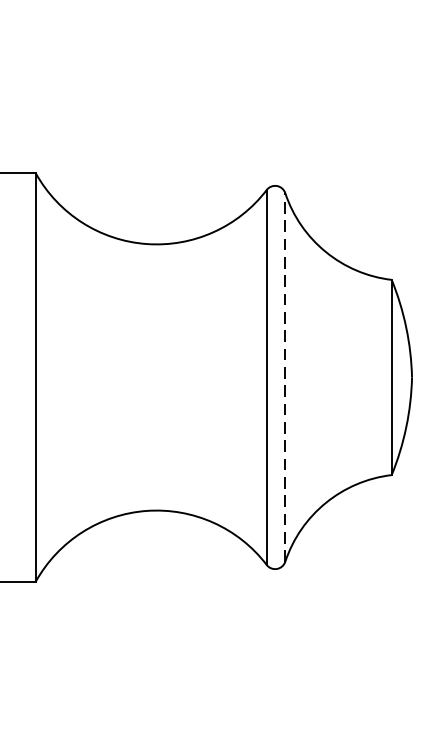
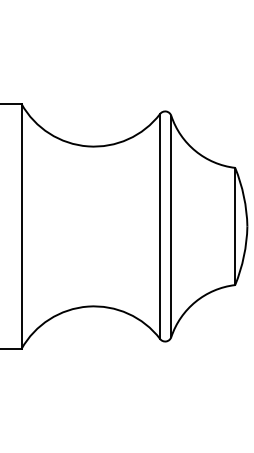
line: (285, 377) -> (171, 226), dashed -> solid

